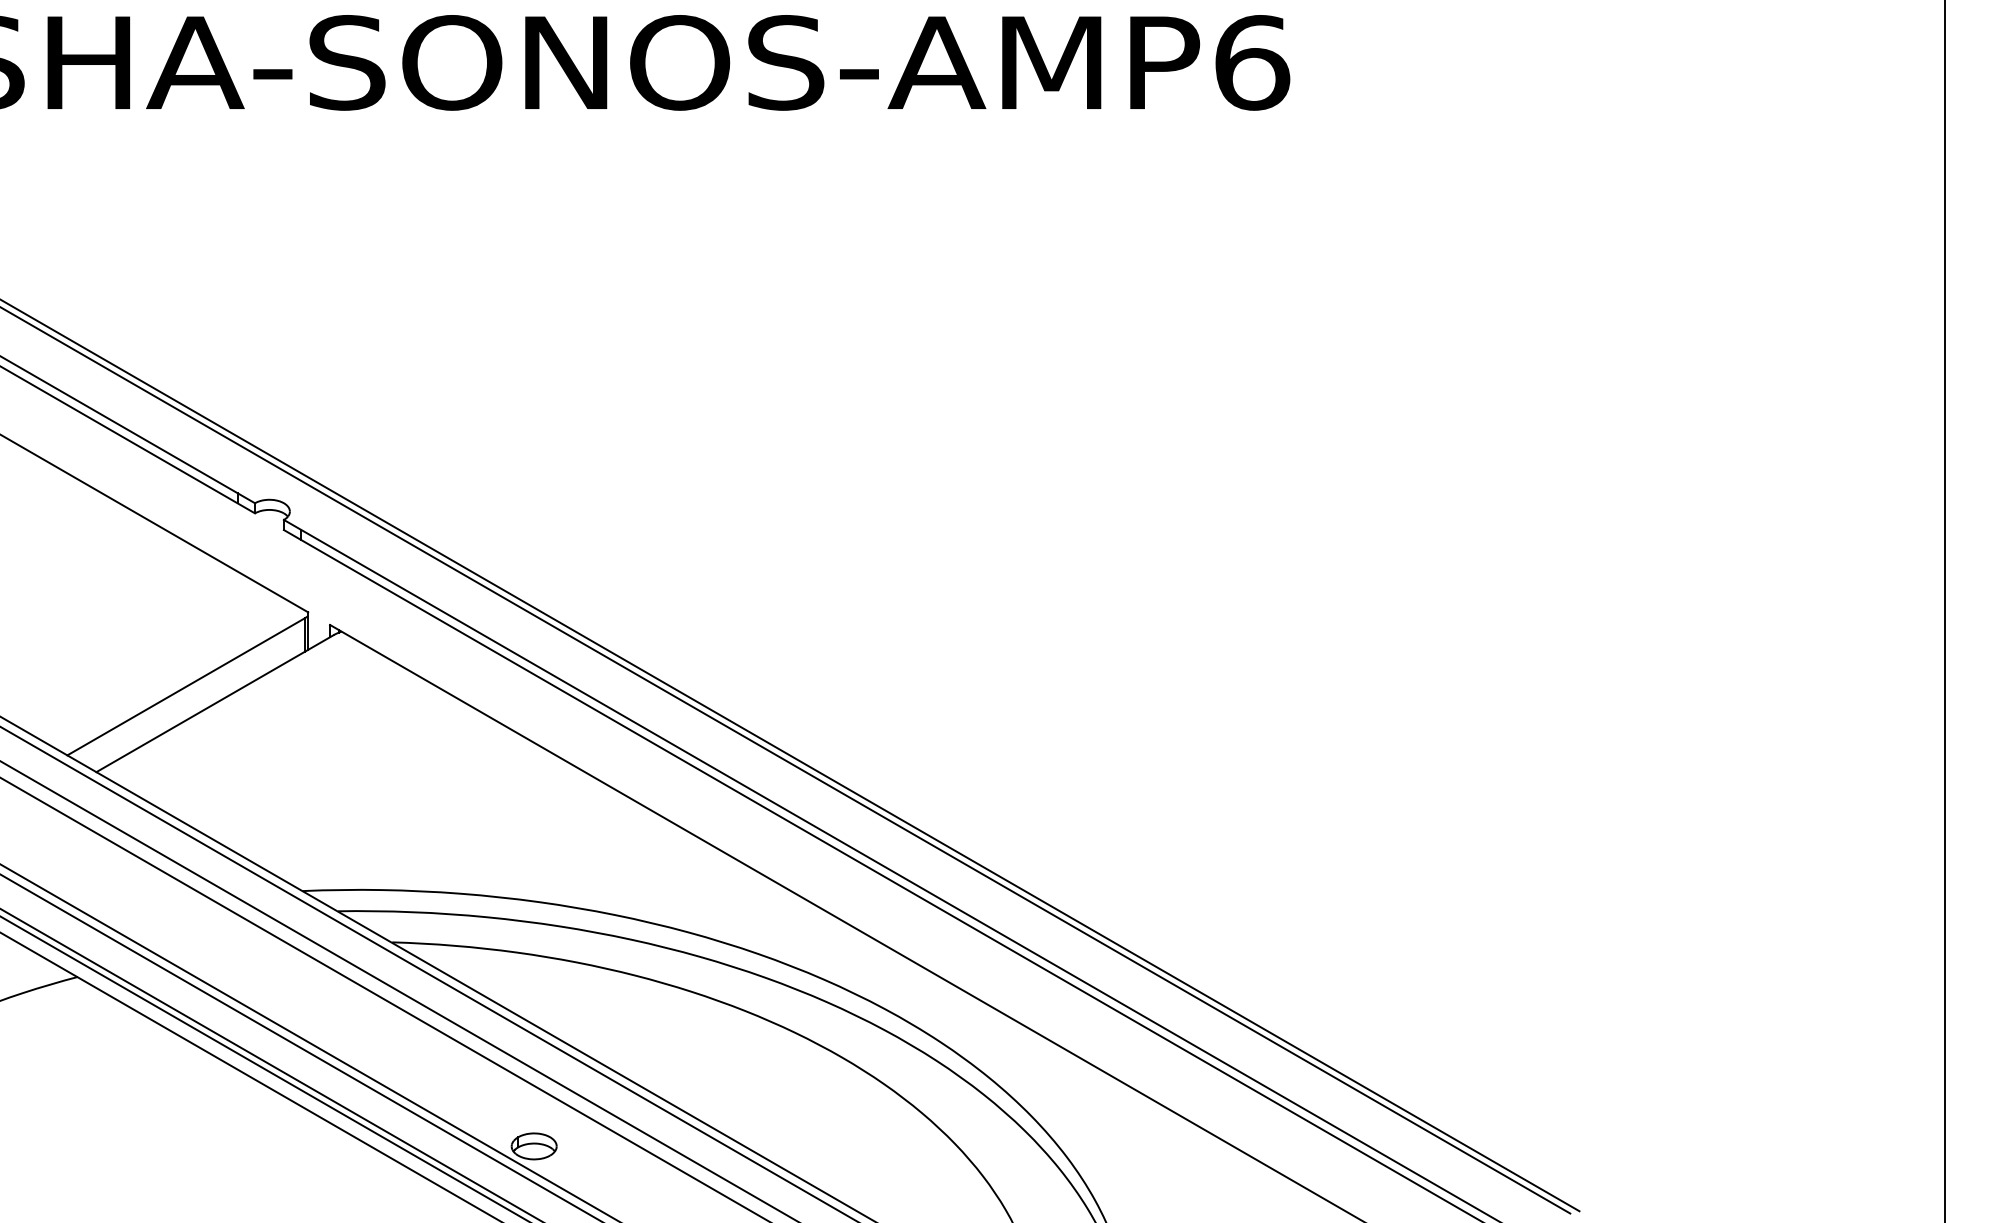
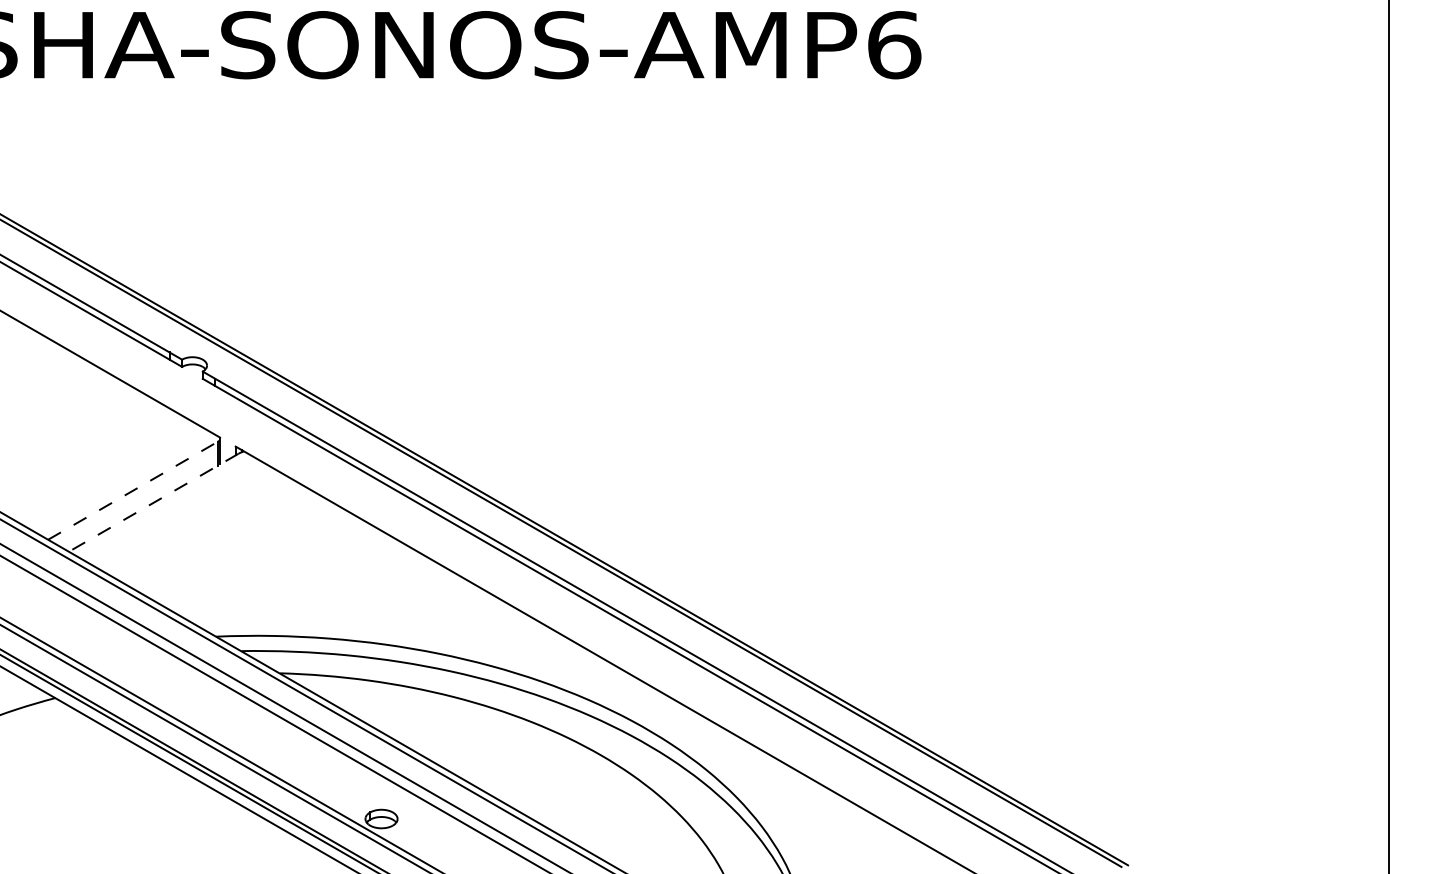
line: (186, 686) -> (133, 490), solid -> dashed
line: (215, 703) -> (153, 502), solid -> dashed

